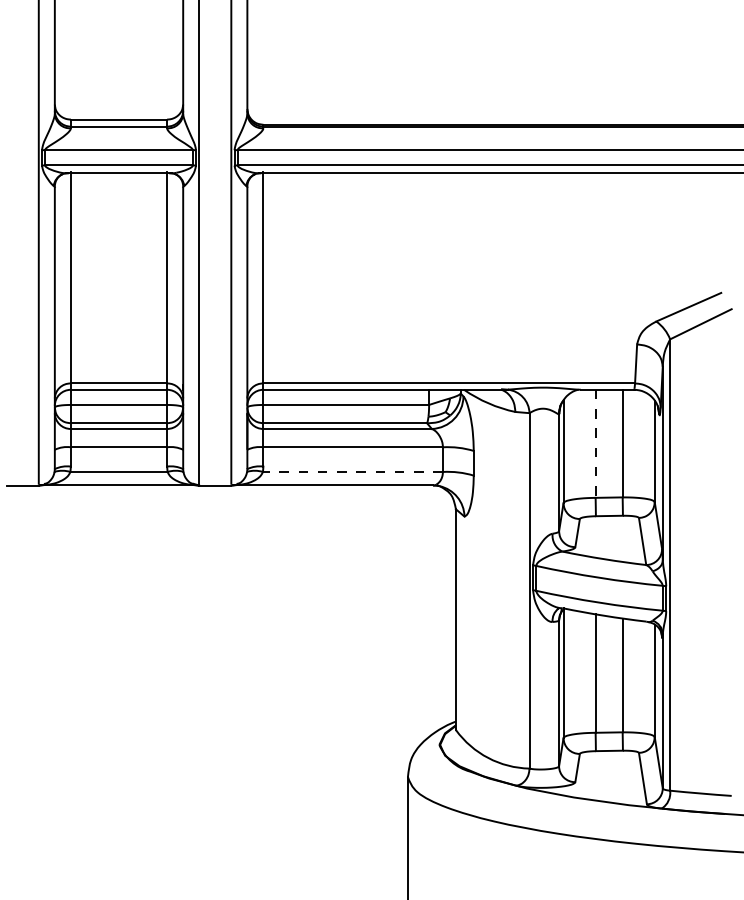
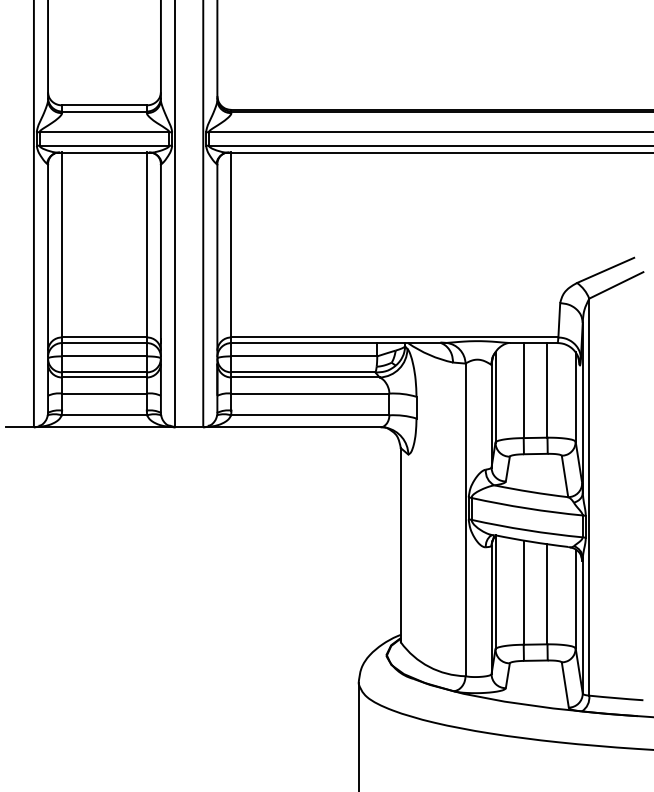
line: (595, 443) -> (523, 390), dashed -> solid
line: (352, 472) -> (309, 415), dashed -> solid

